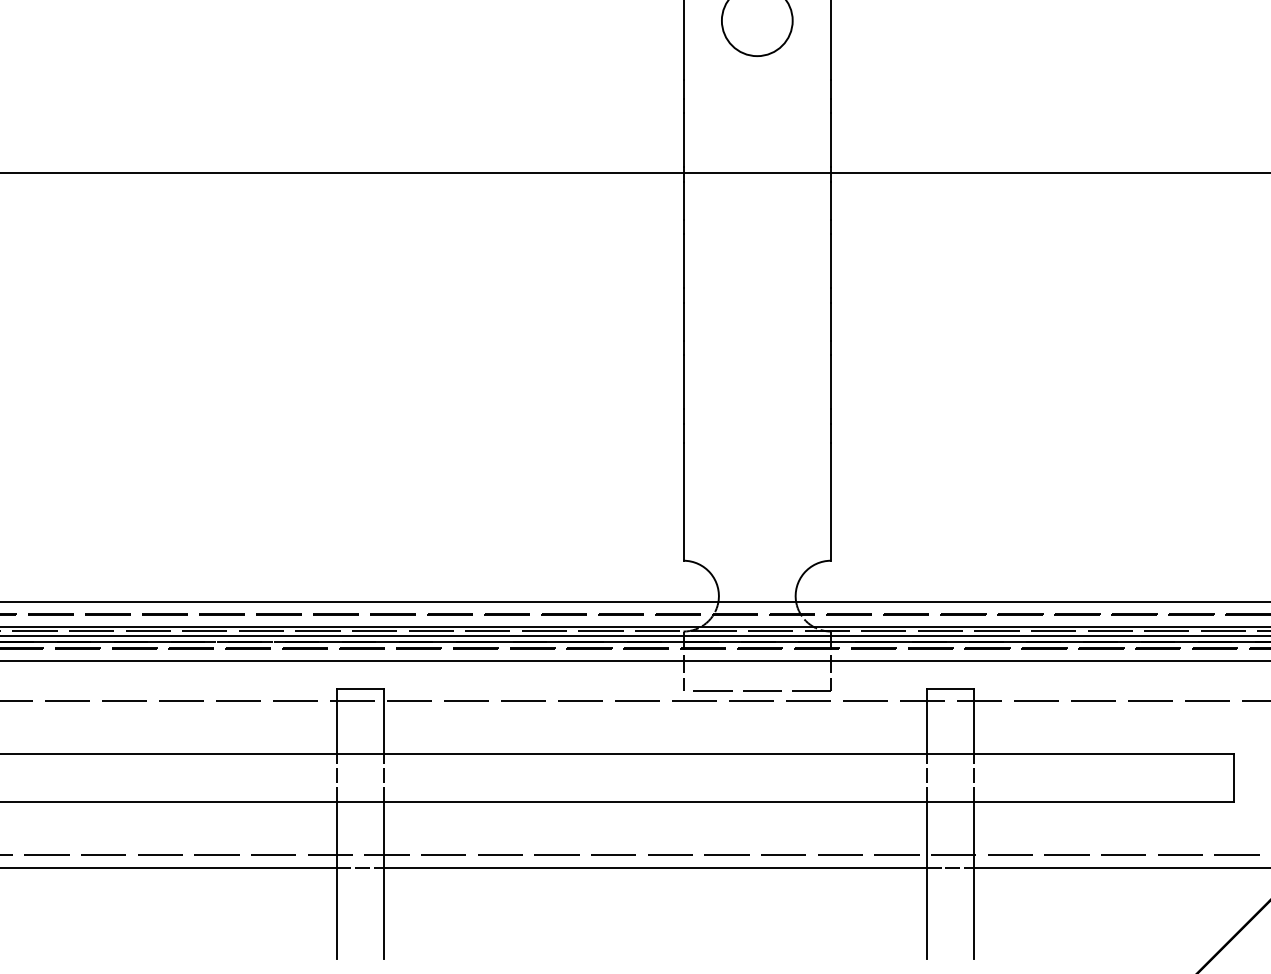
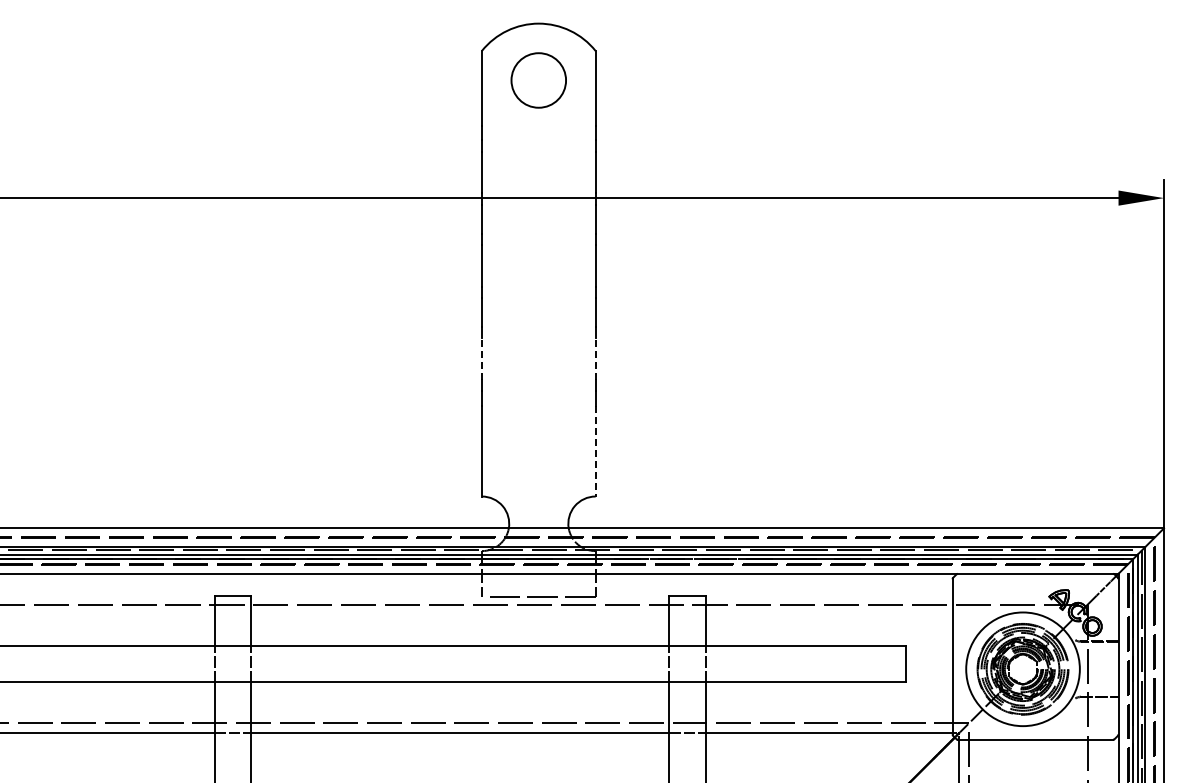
line: (682, 382) -> (481, 359), solid -> dashed
line: (830, 382) -> (595, 359), solid -> dashed
line: (830, 502) -> (595, 451), solid -> dashed

